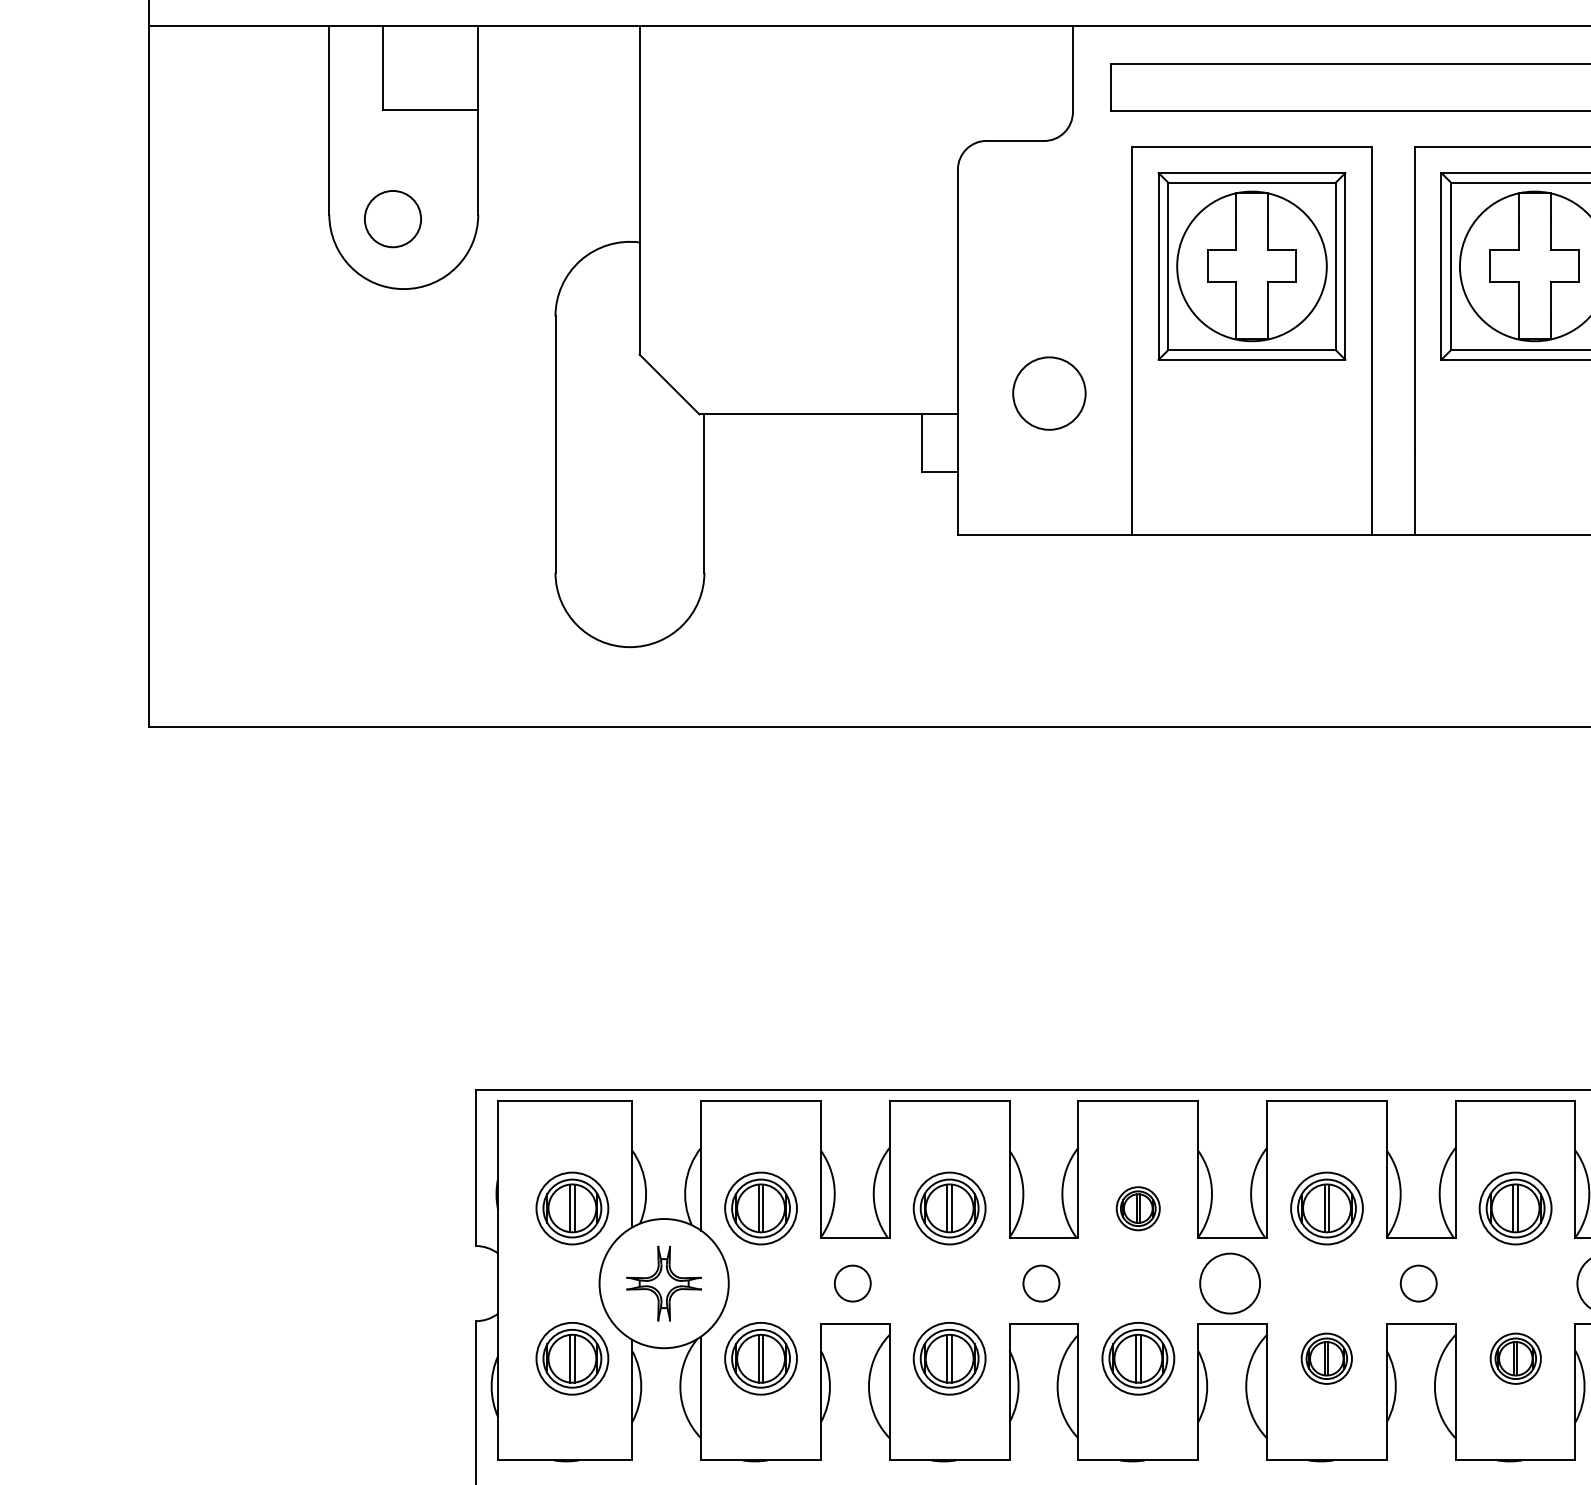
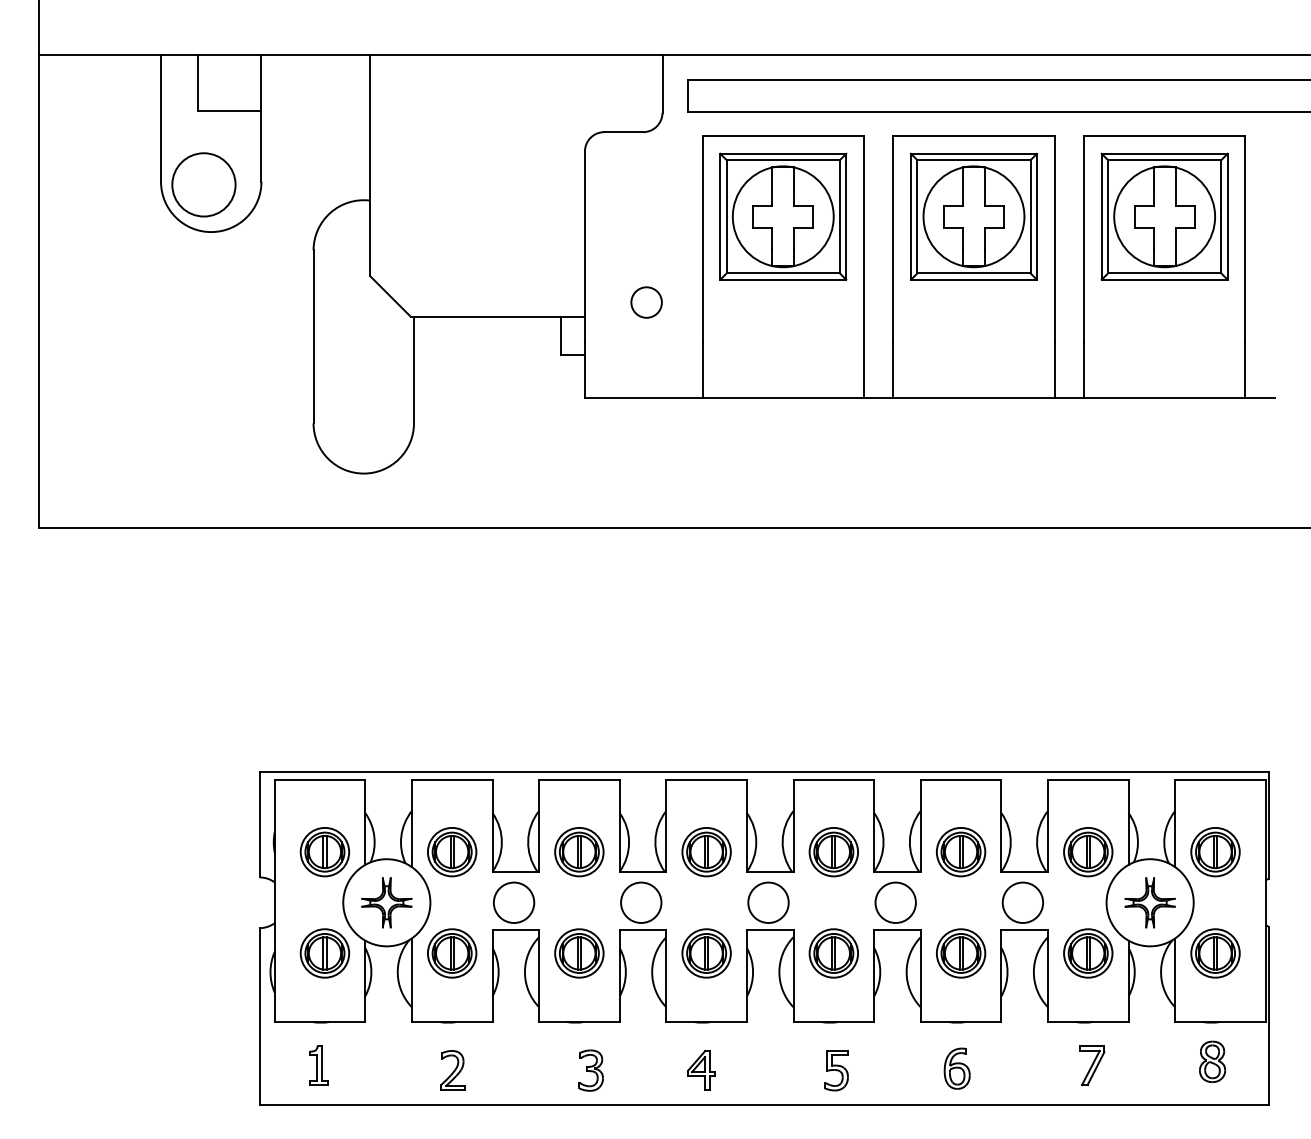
circle: (392, 218) -> (203, 184), size x1.67
circle: (1049, 393) -> (646, 302), size x0.62
part: (1138, 1209) -> (706, 852), size x1.67
circle: (851, 1283) -> (513, 902), size x1.67
circle: (1041, 1283) -> (641, 902), size x1.67
circle: (1418, 1283) -> (895, 902), size x1.67
part: (1326, 1358) -> (833, 953), size x1.43
part: (1516, 1358) -> (961, 953), size x1.43

